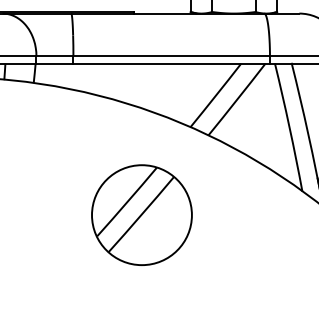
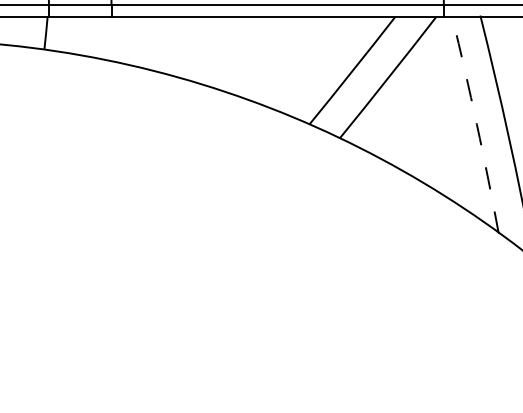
arc: (289, 127) -> (476, 124), solid -> dashed
part: (141, 214) -> (226, 272), removed

